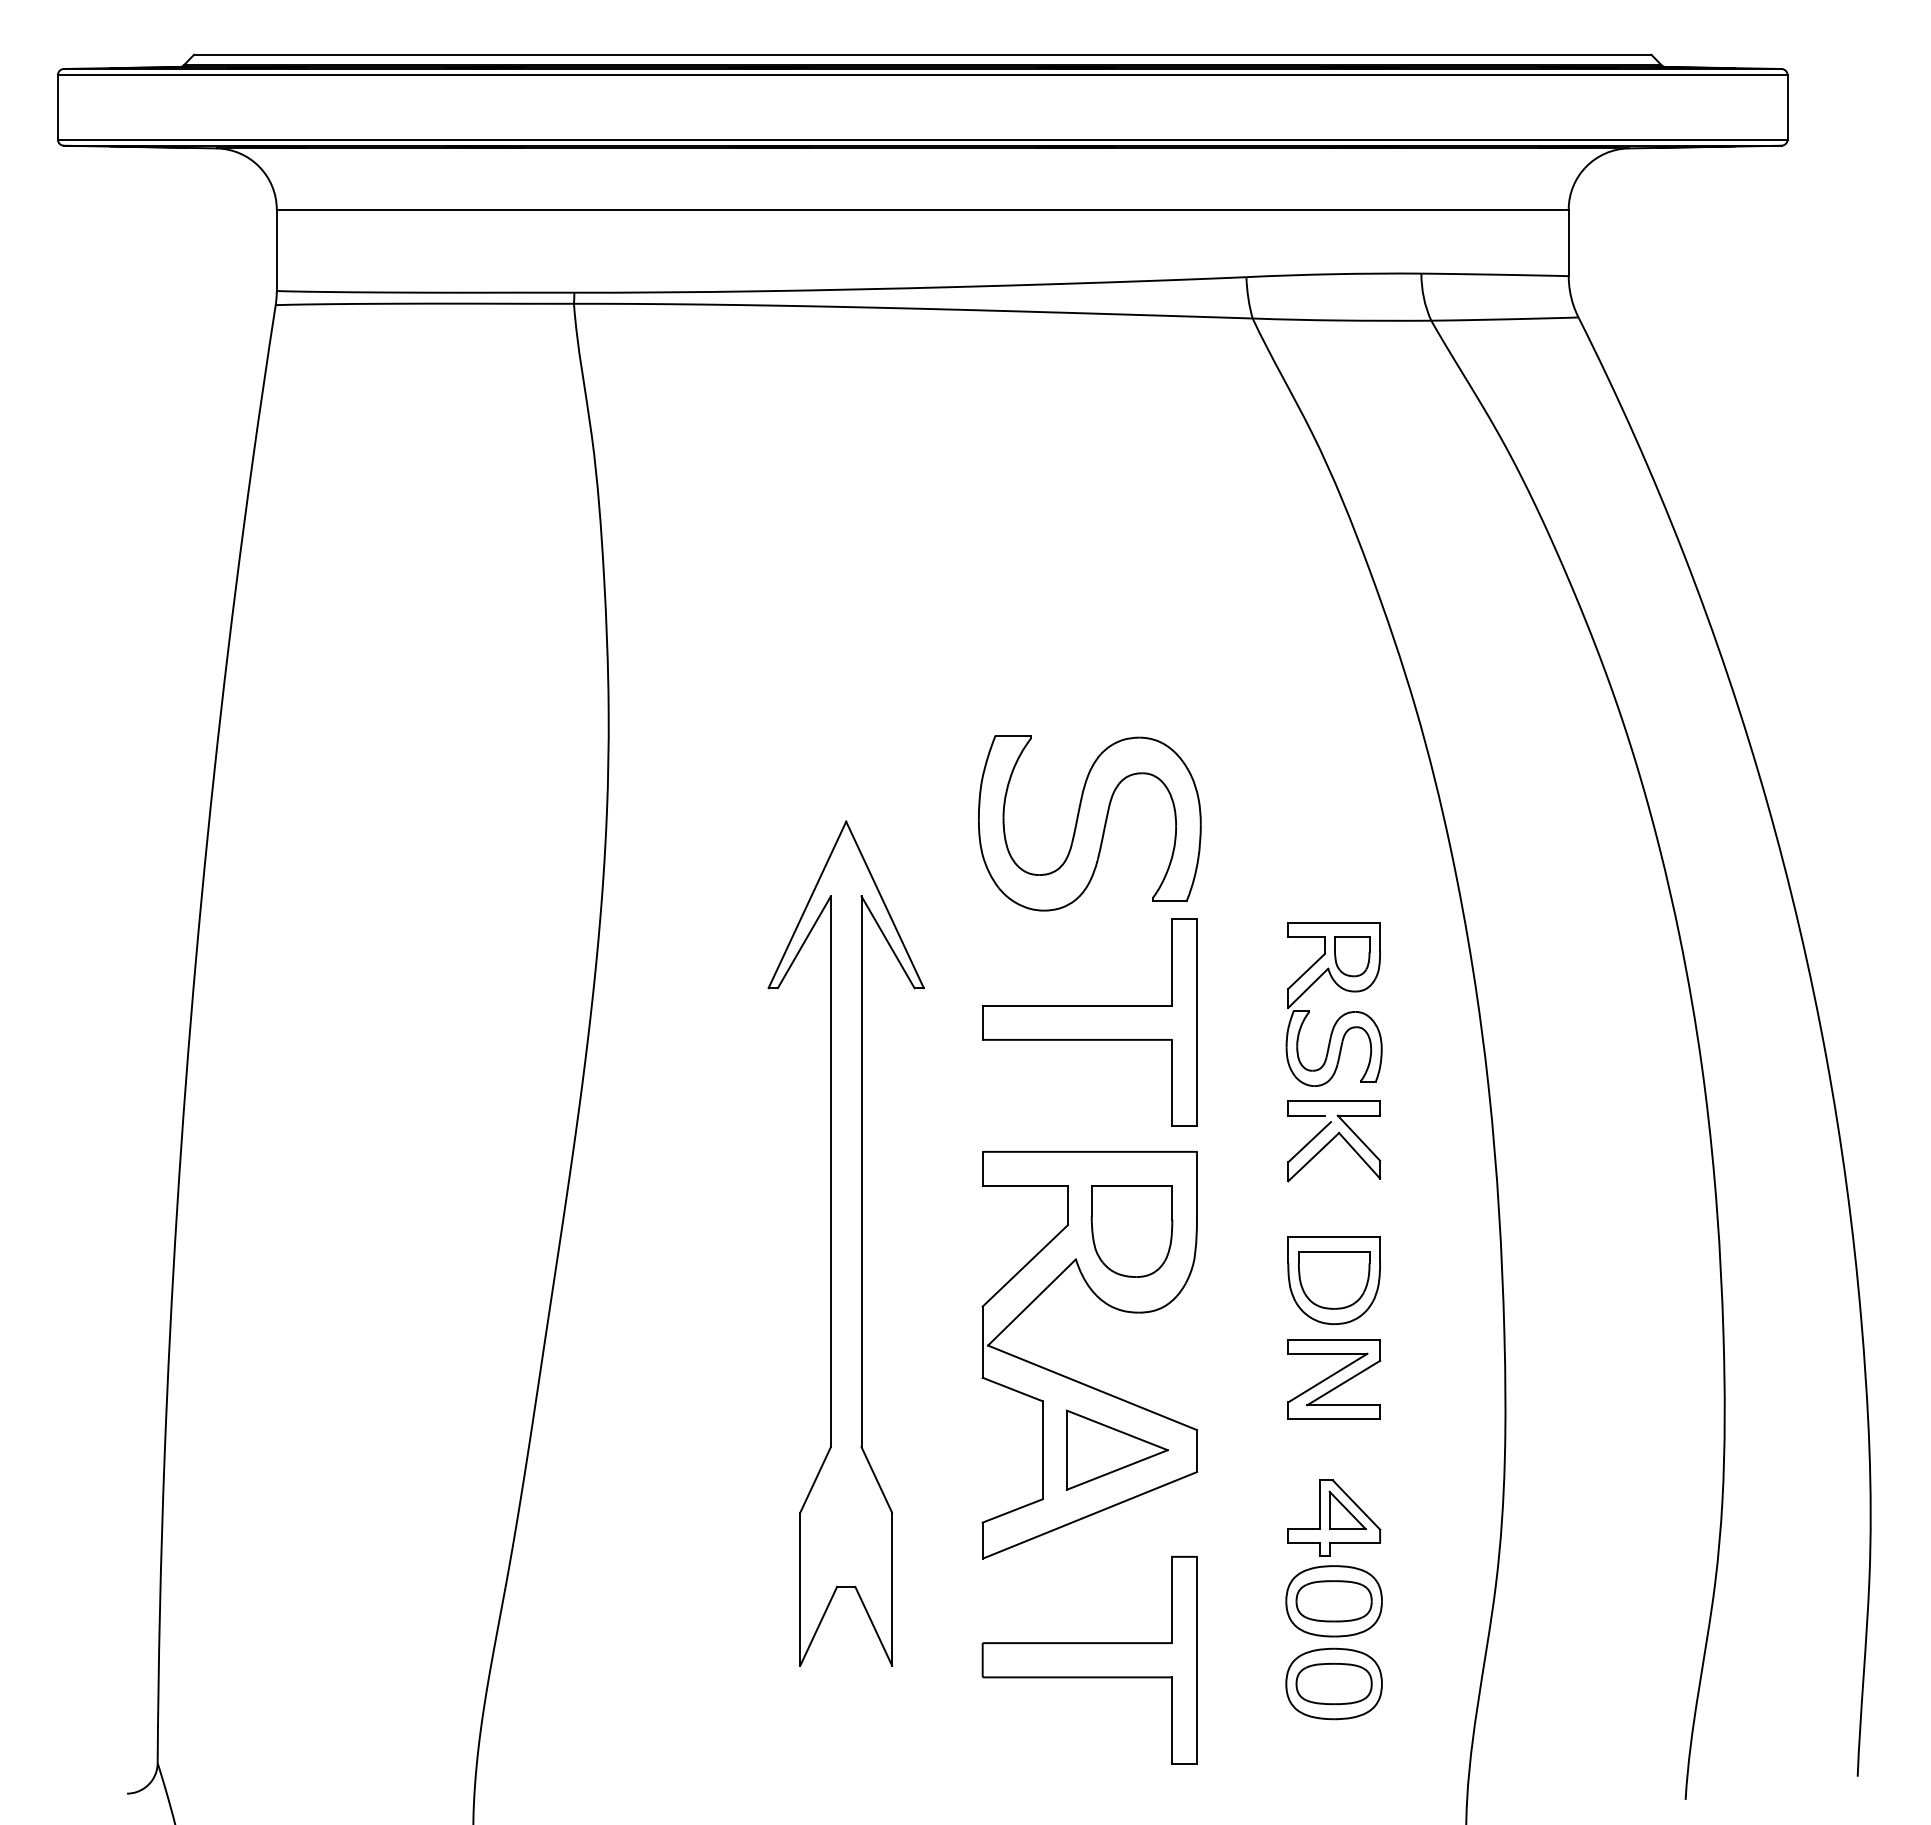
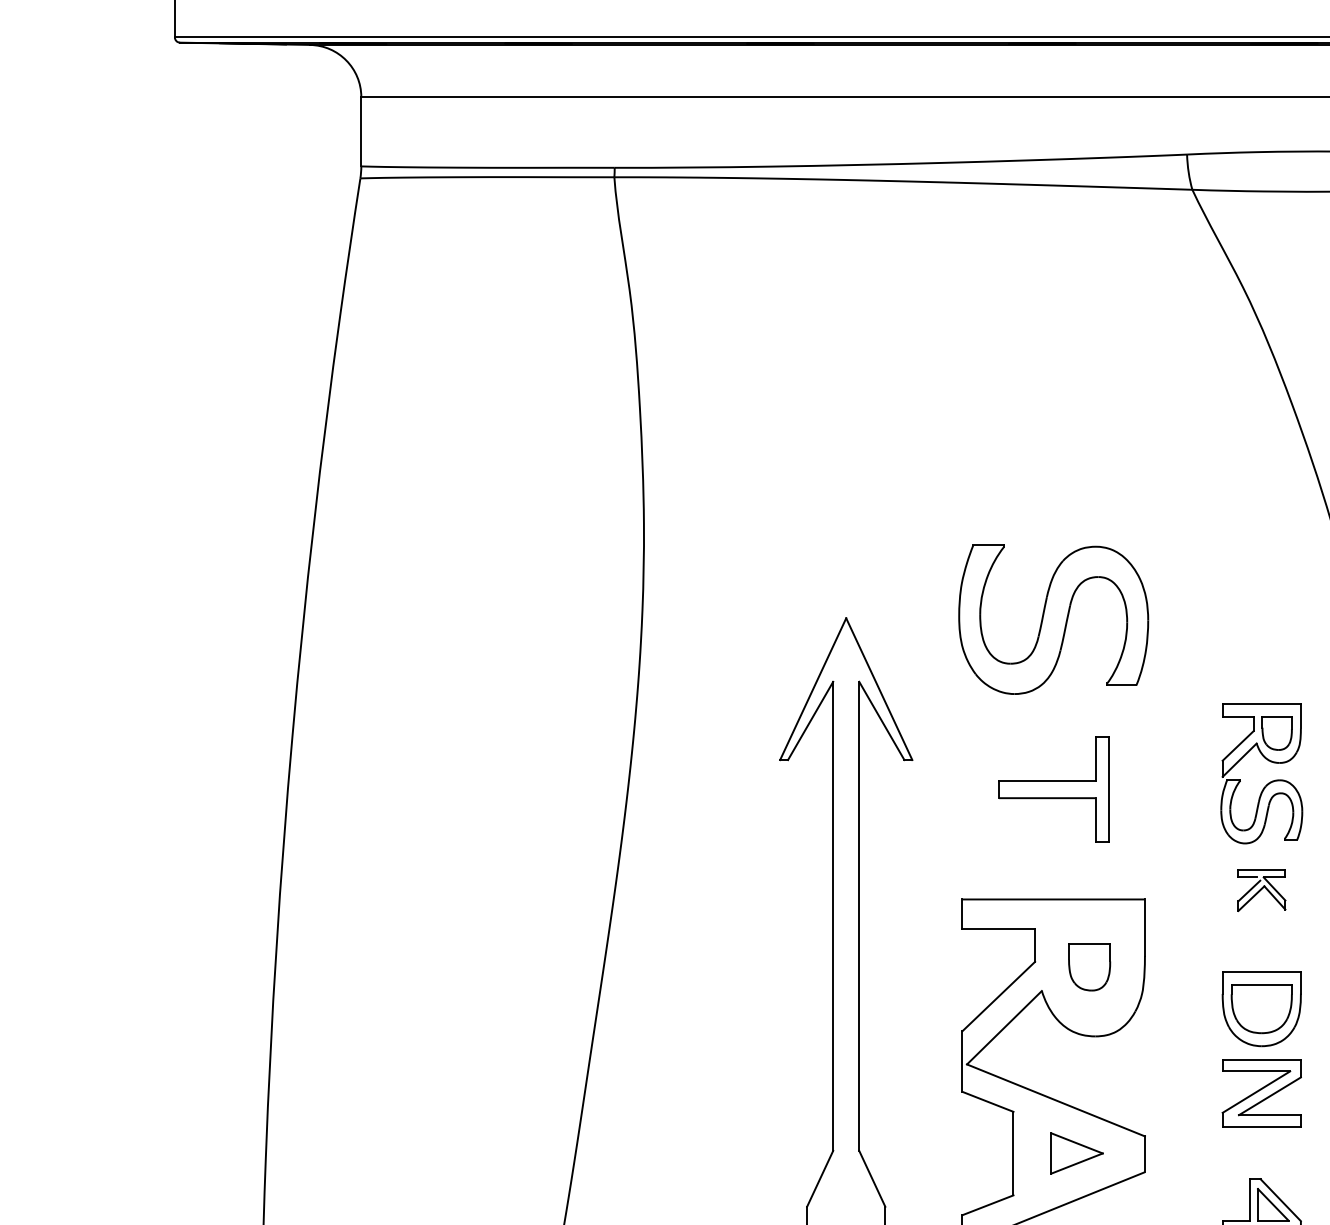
part: (1089, 1022) -> (1053, 789), size x0.6
part: (1334, 1141) -> (1262, 890), size x0.6
part: (1131, 1231) -> (1089, 967), size x0.6
part: (1116, 1449) -> (1076, 1152), size x0.6

